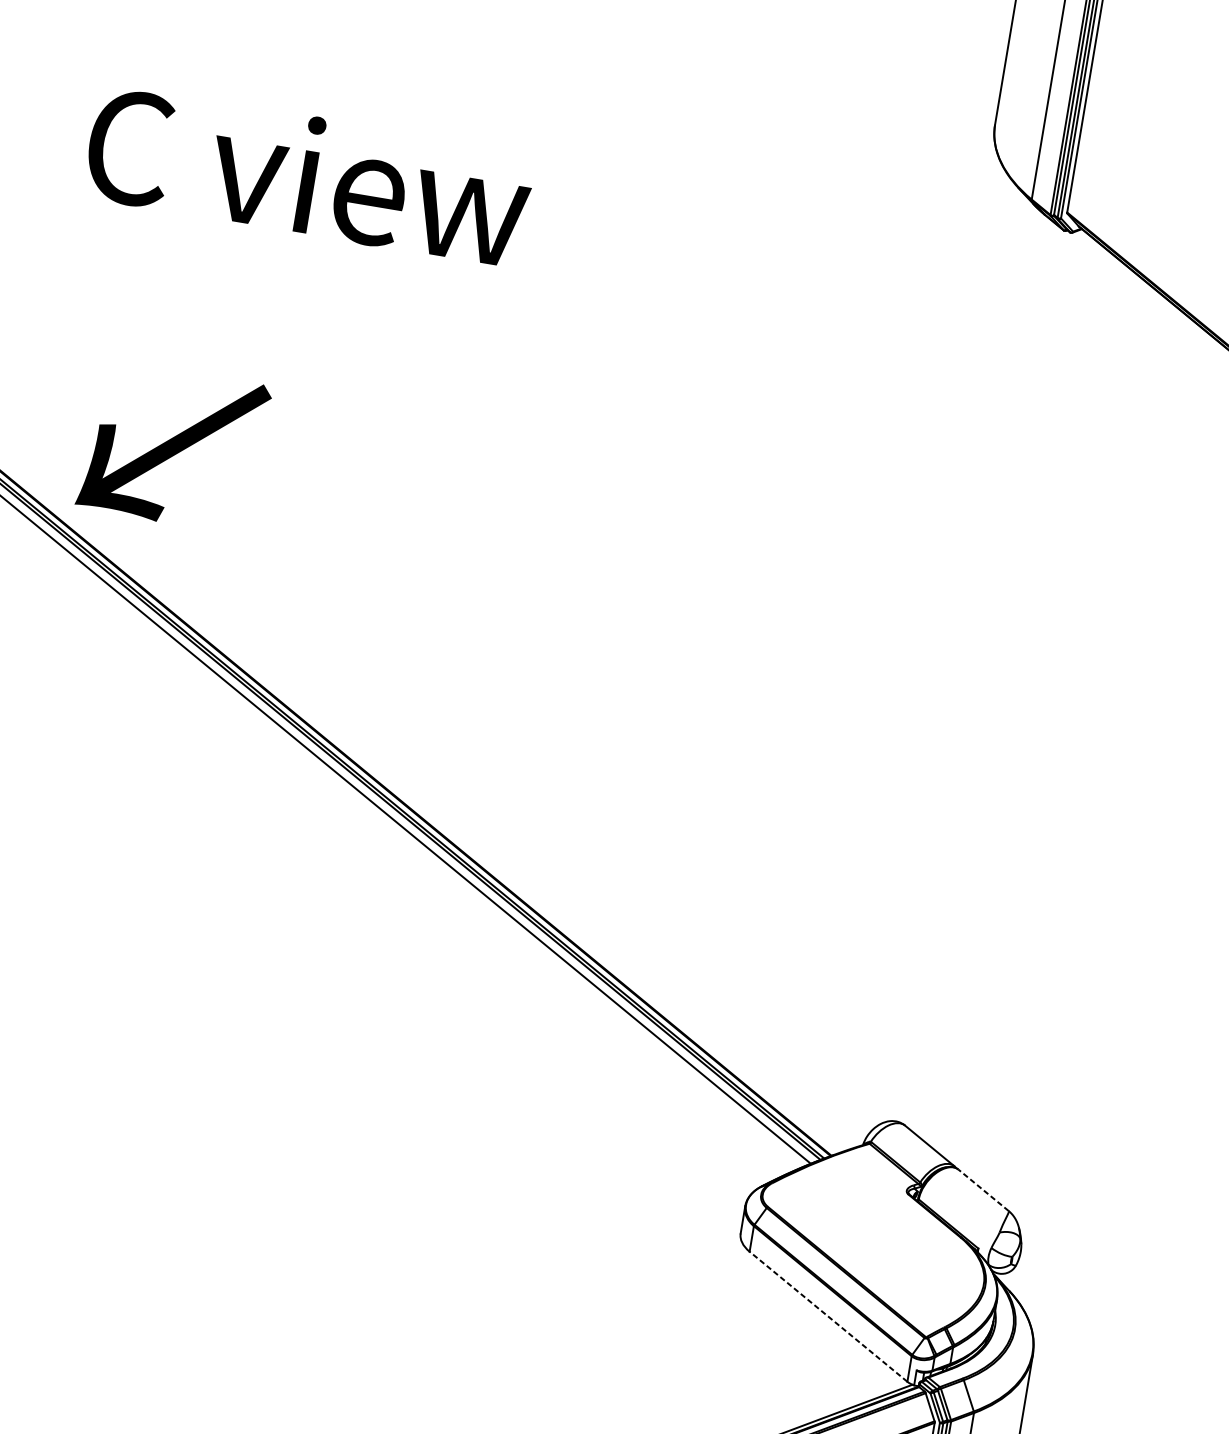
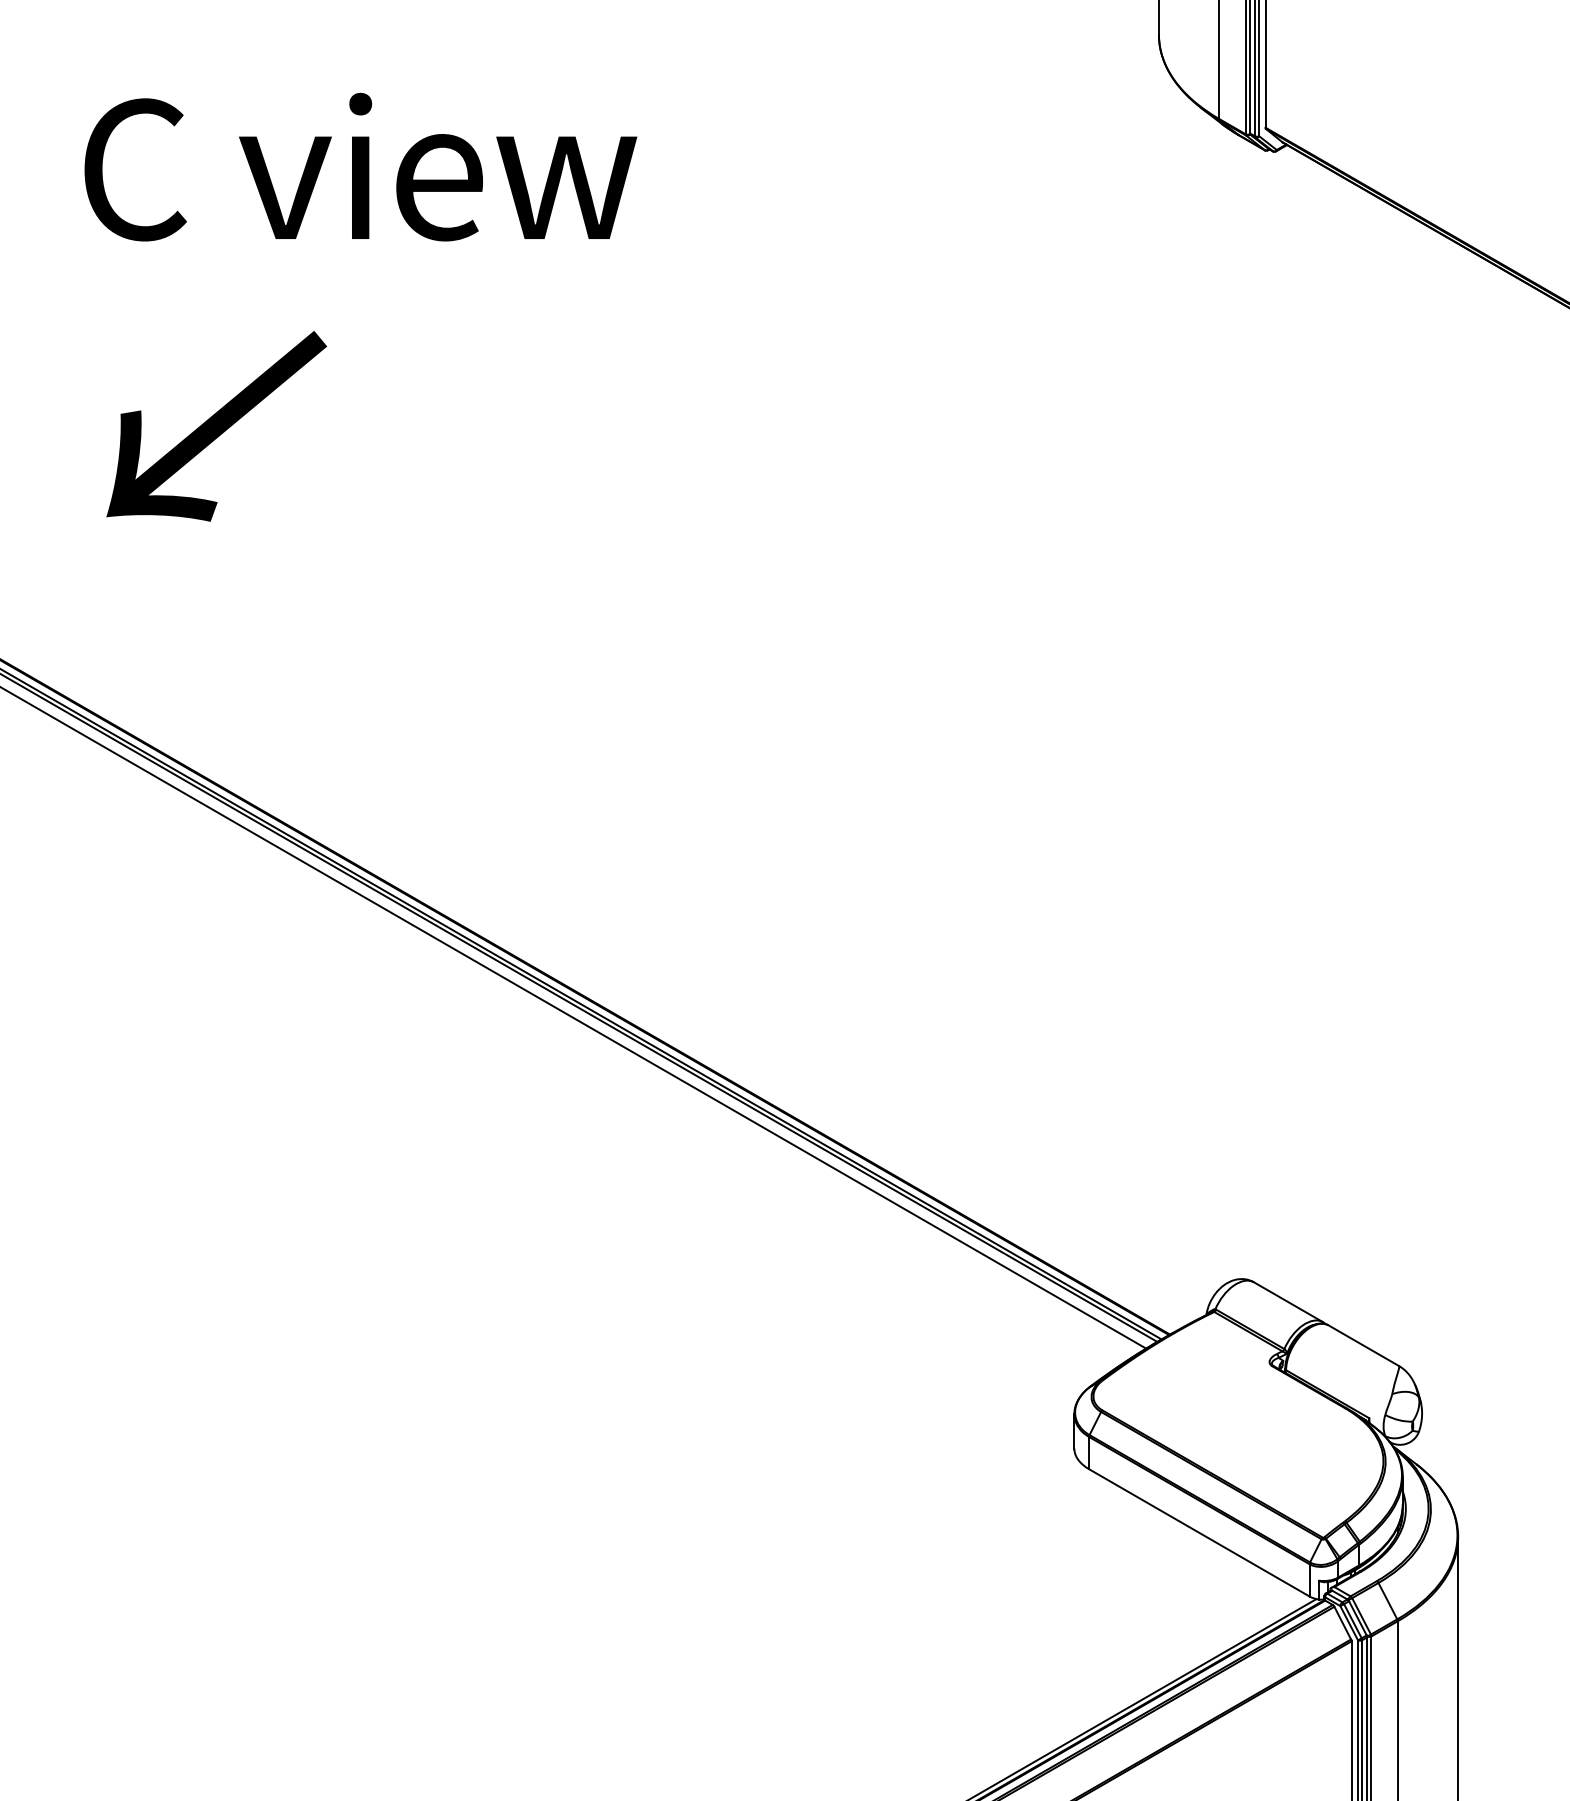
text: (308, 175) -> (360, 166), moved
text: (173, 447) -> (216, 426), moved
line: (983, 1190) -> (1363, 1345), dashed -> solid
line: (827, 1316) -> (1198, 1532), dashed -> solid

